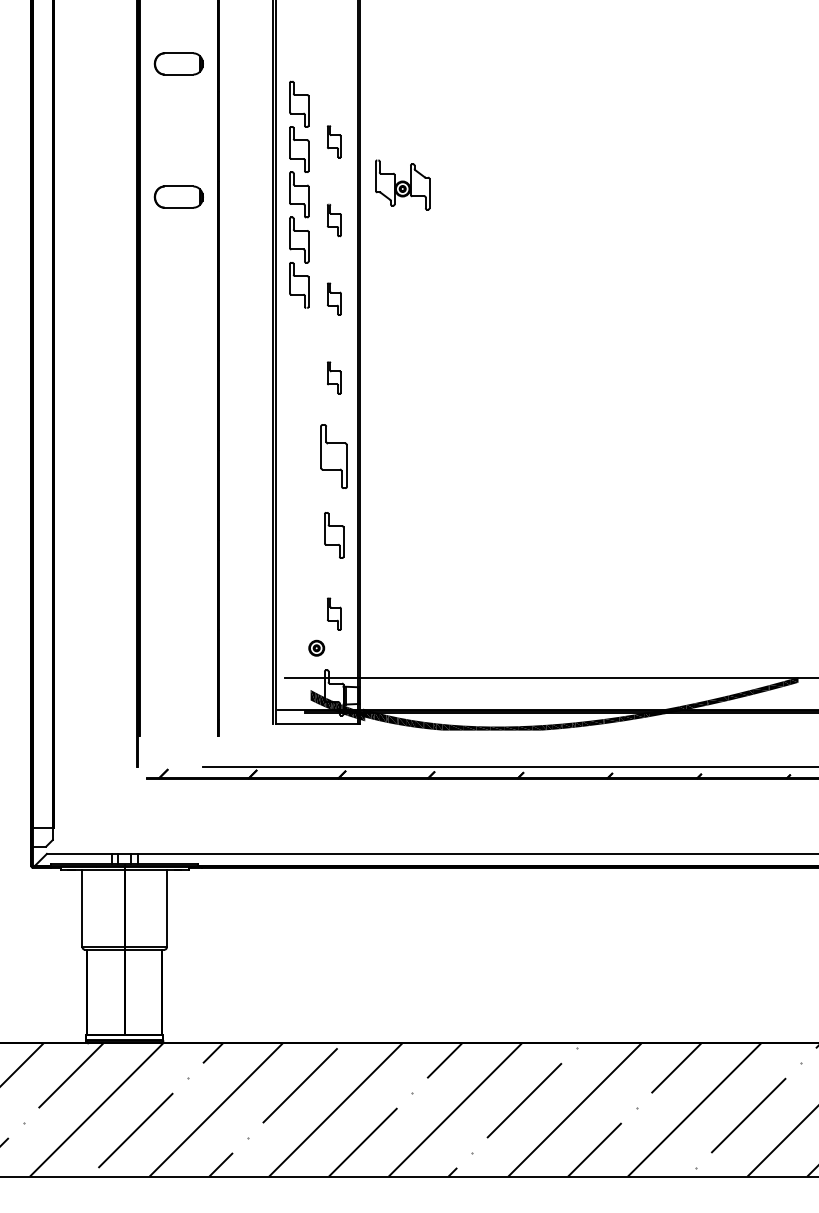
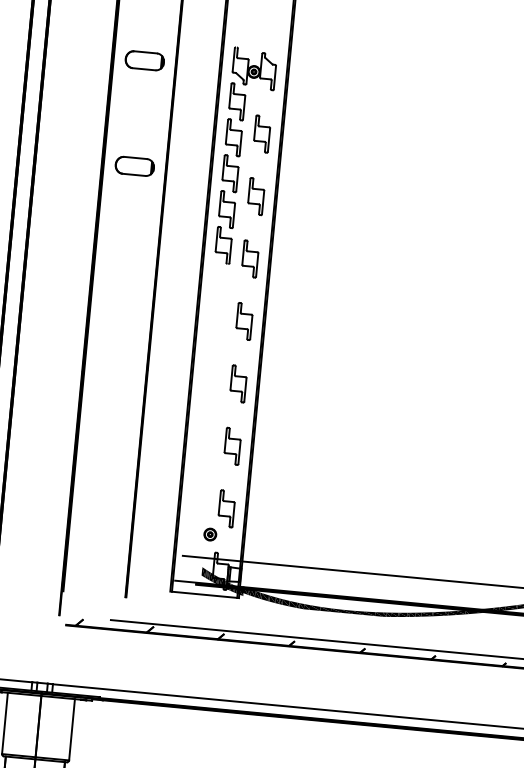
part: (334, 141) -> (262, 133), size x1.43
part: (402, 184) -> (254, 68), moved
part: (334, 220) -> (256, 196), size x1.43
part: (334, 298) -> (250, 258), size x1.43
part: (334, 377) -> (244, 321), size x1.43
part: (334, 456) -> (238, 383), size x0.71
part: (334, 613) -> (227, 508), size x1.43

